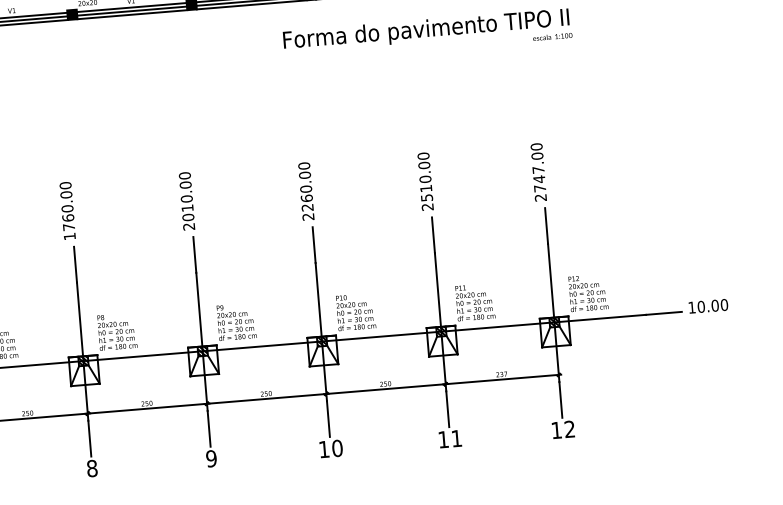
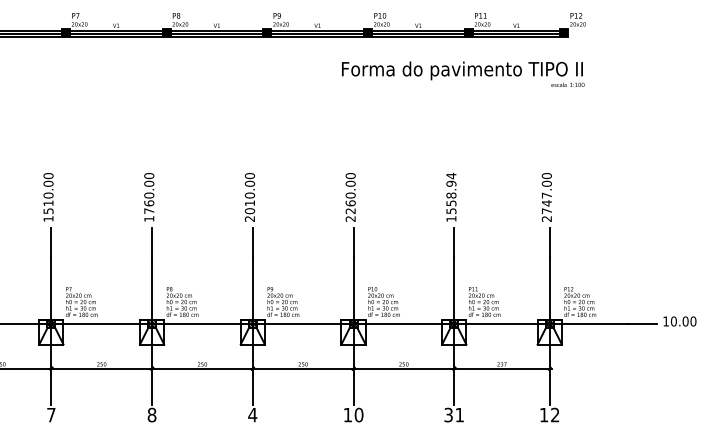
text: (425, 180) -> (451, 196), 2510.00 -> 1558.94
text: (443, 439) -> (448, 414), 11 -> 31
text: (211, 458) -> (252, 414), 9 -> 4

